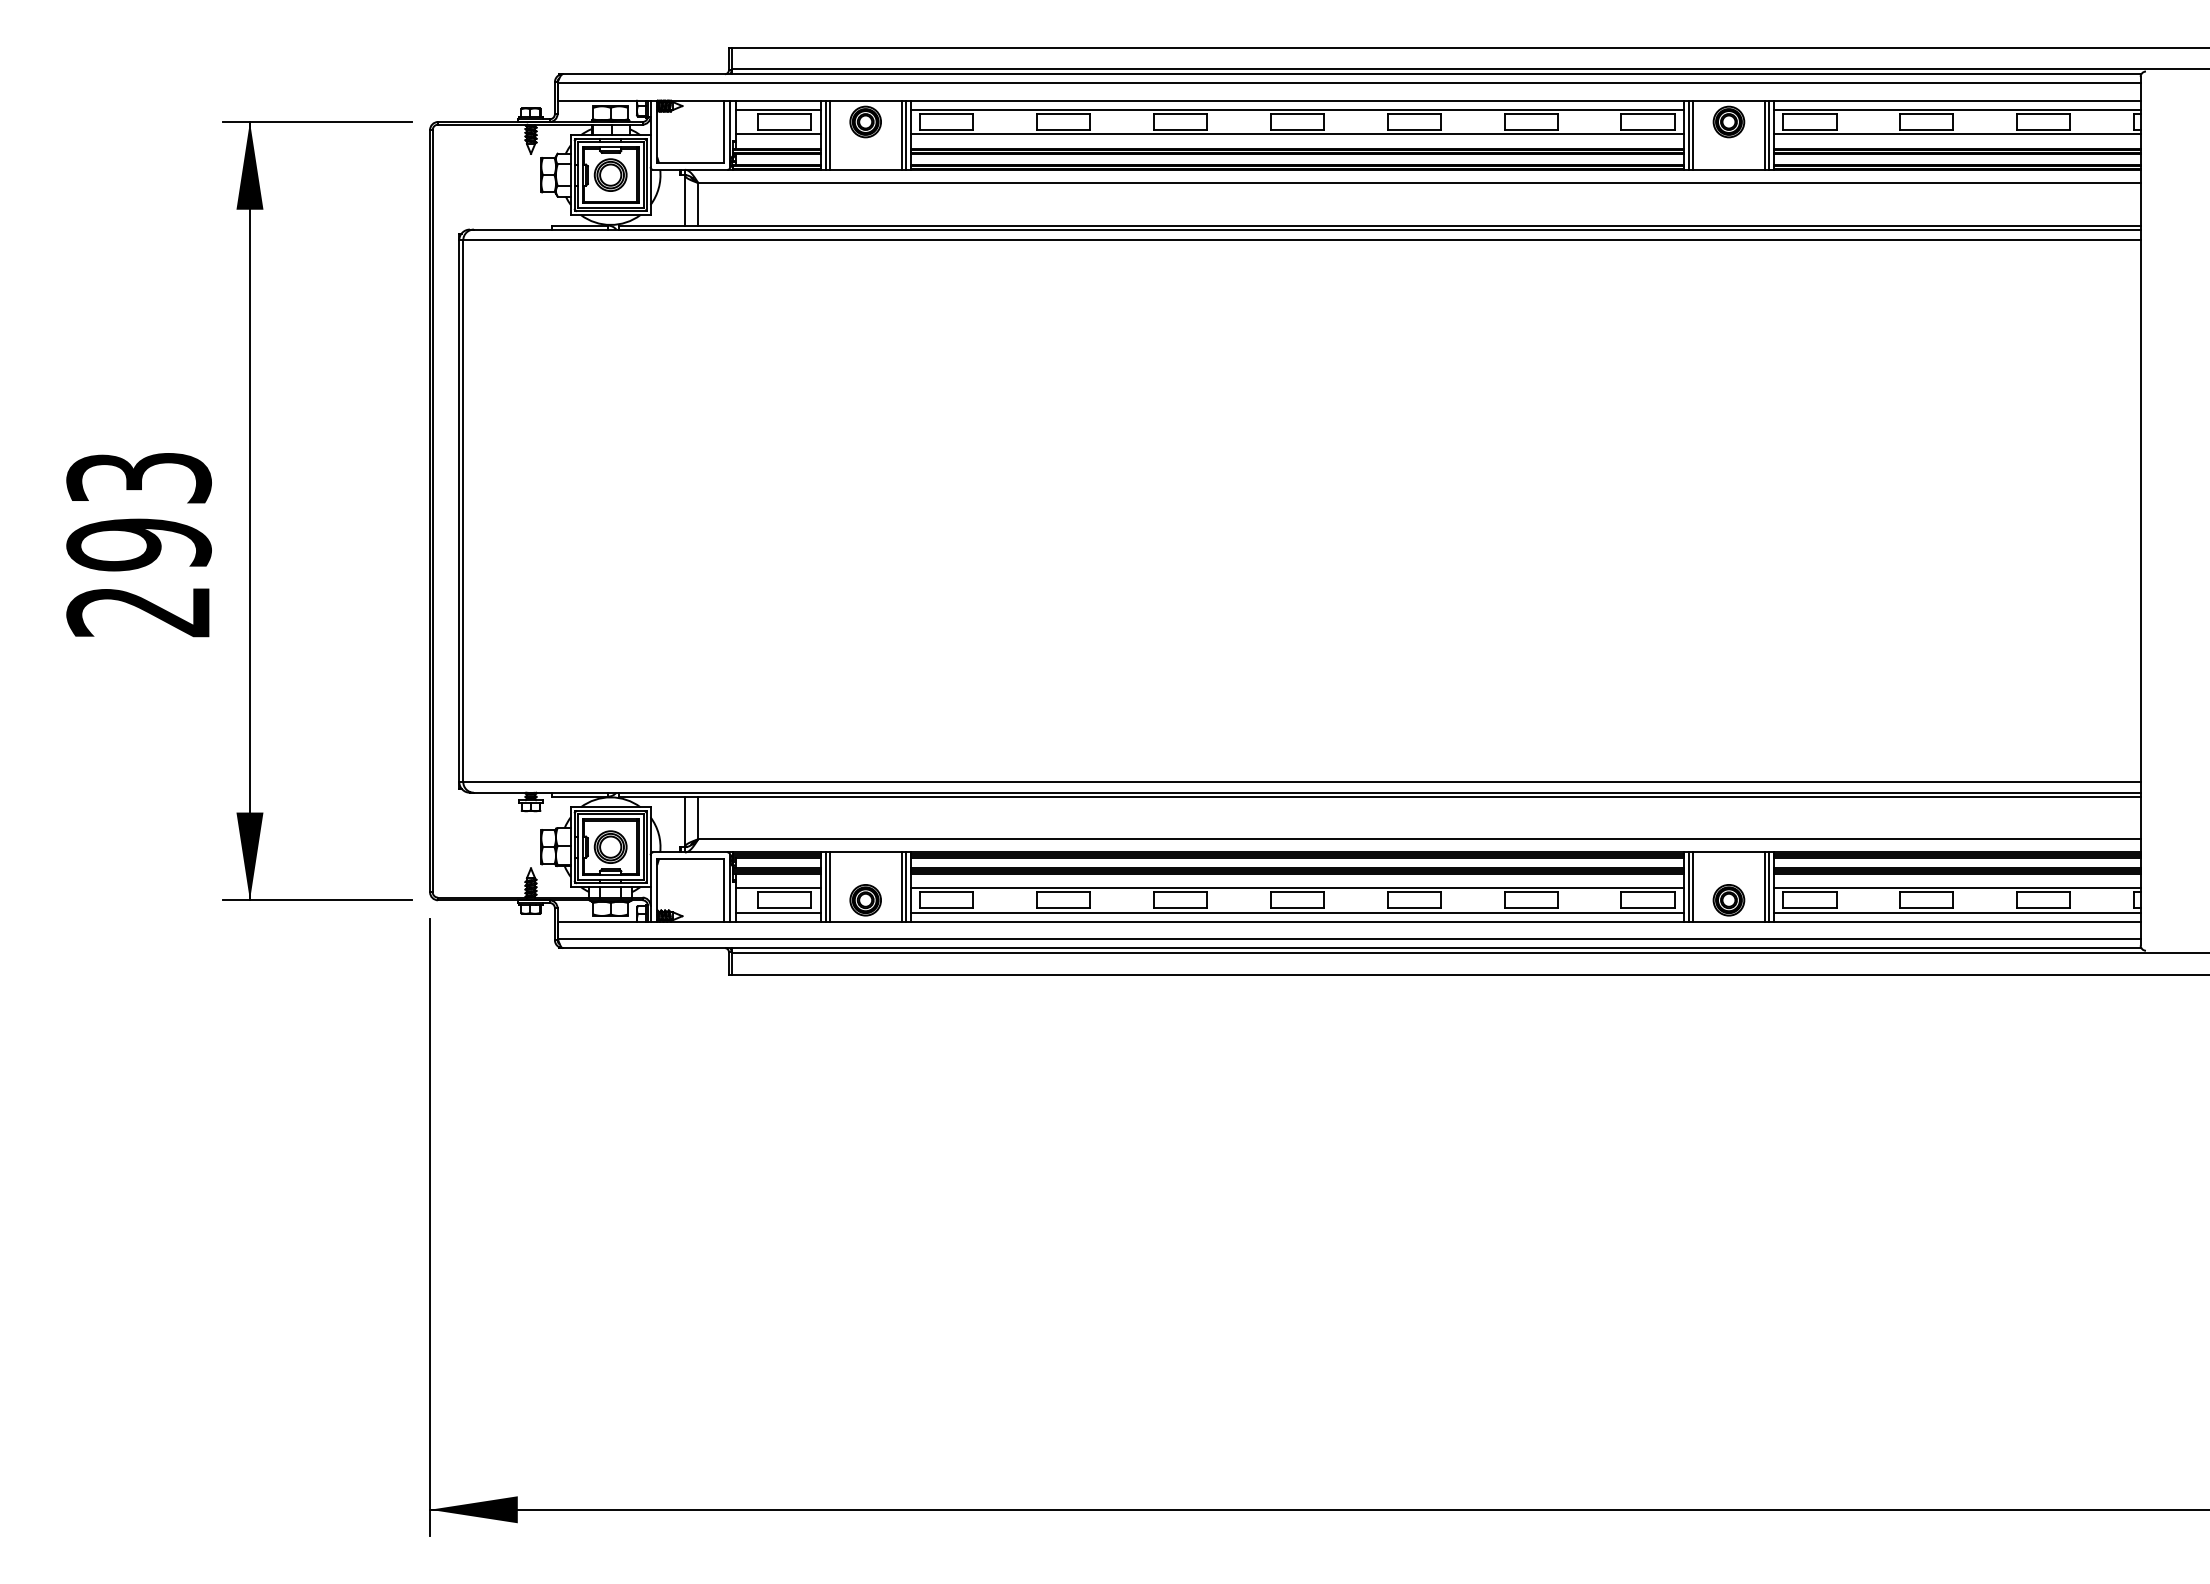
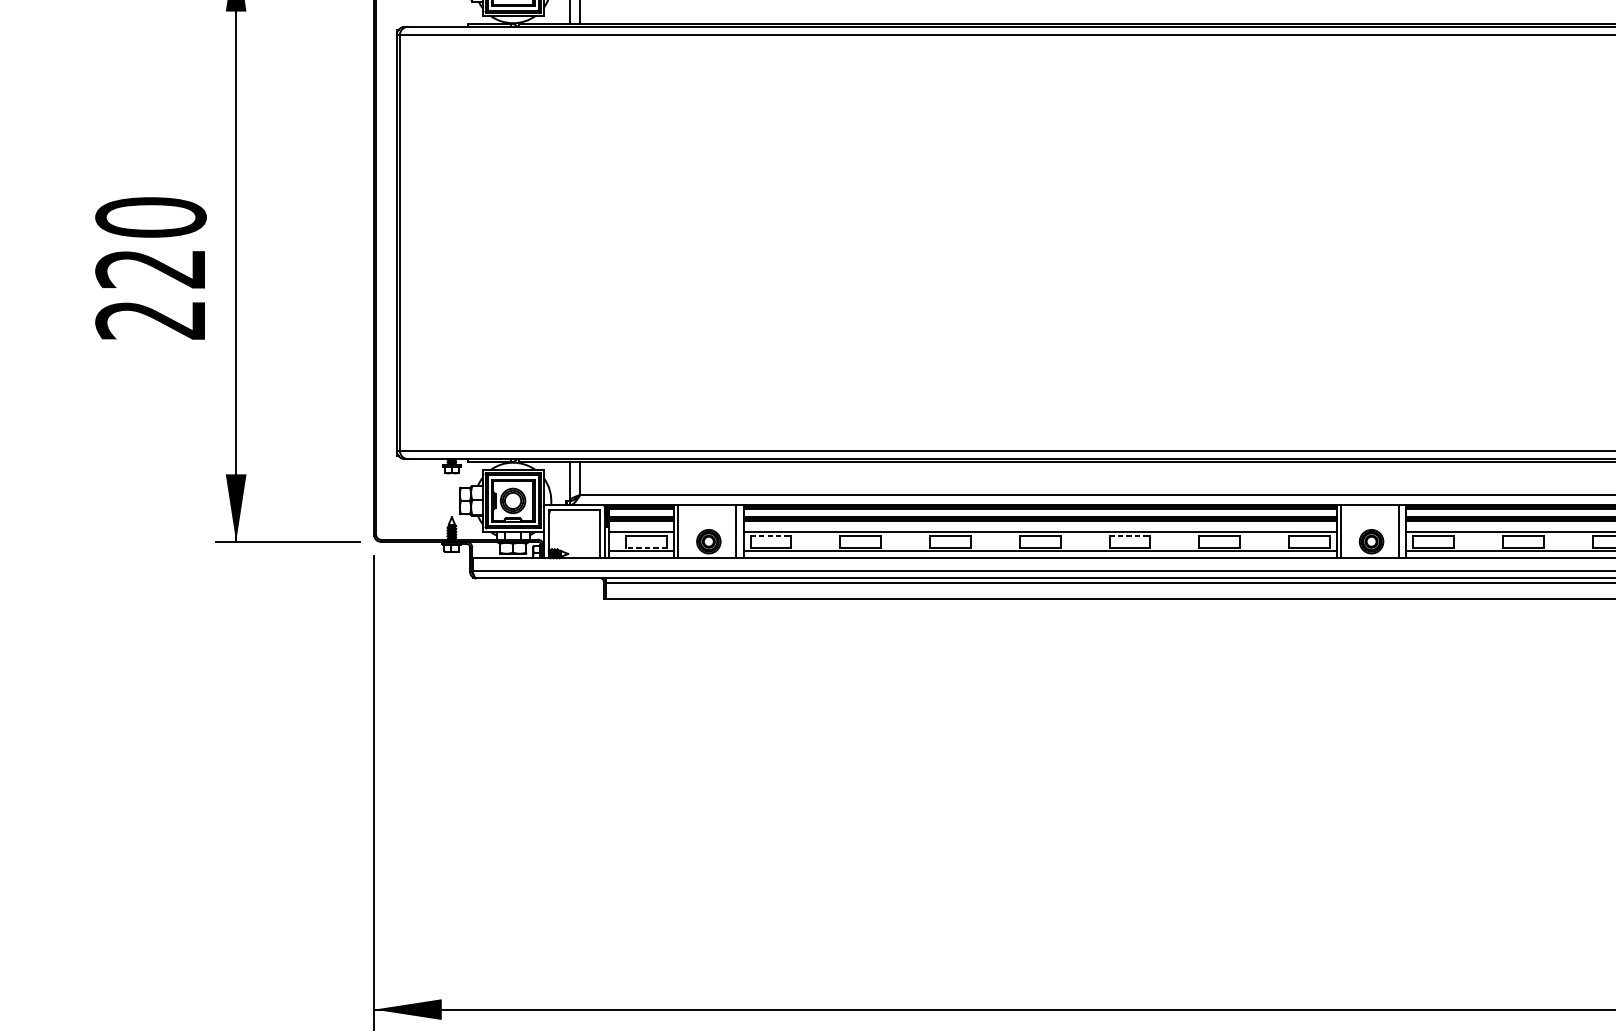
text: (138, 511) -> (150, 243), 293 -> 220
line: (829, 886) -> (681, 531), removed
line: (905, 886) -> (739, 531), removed
line: (1693, 886) -> (1344, 531), removed
line: (1768, 886) -> (1401, 531), removed
line: (946, 892) -> (770, 535), solid -> dashed
line: (1414, 892) -> (1130, 535), solid -> dashed
line: (784, 908) -> (646, 548), solid -> dashed

